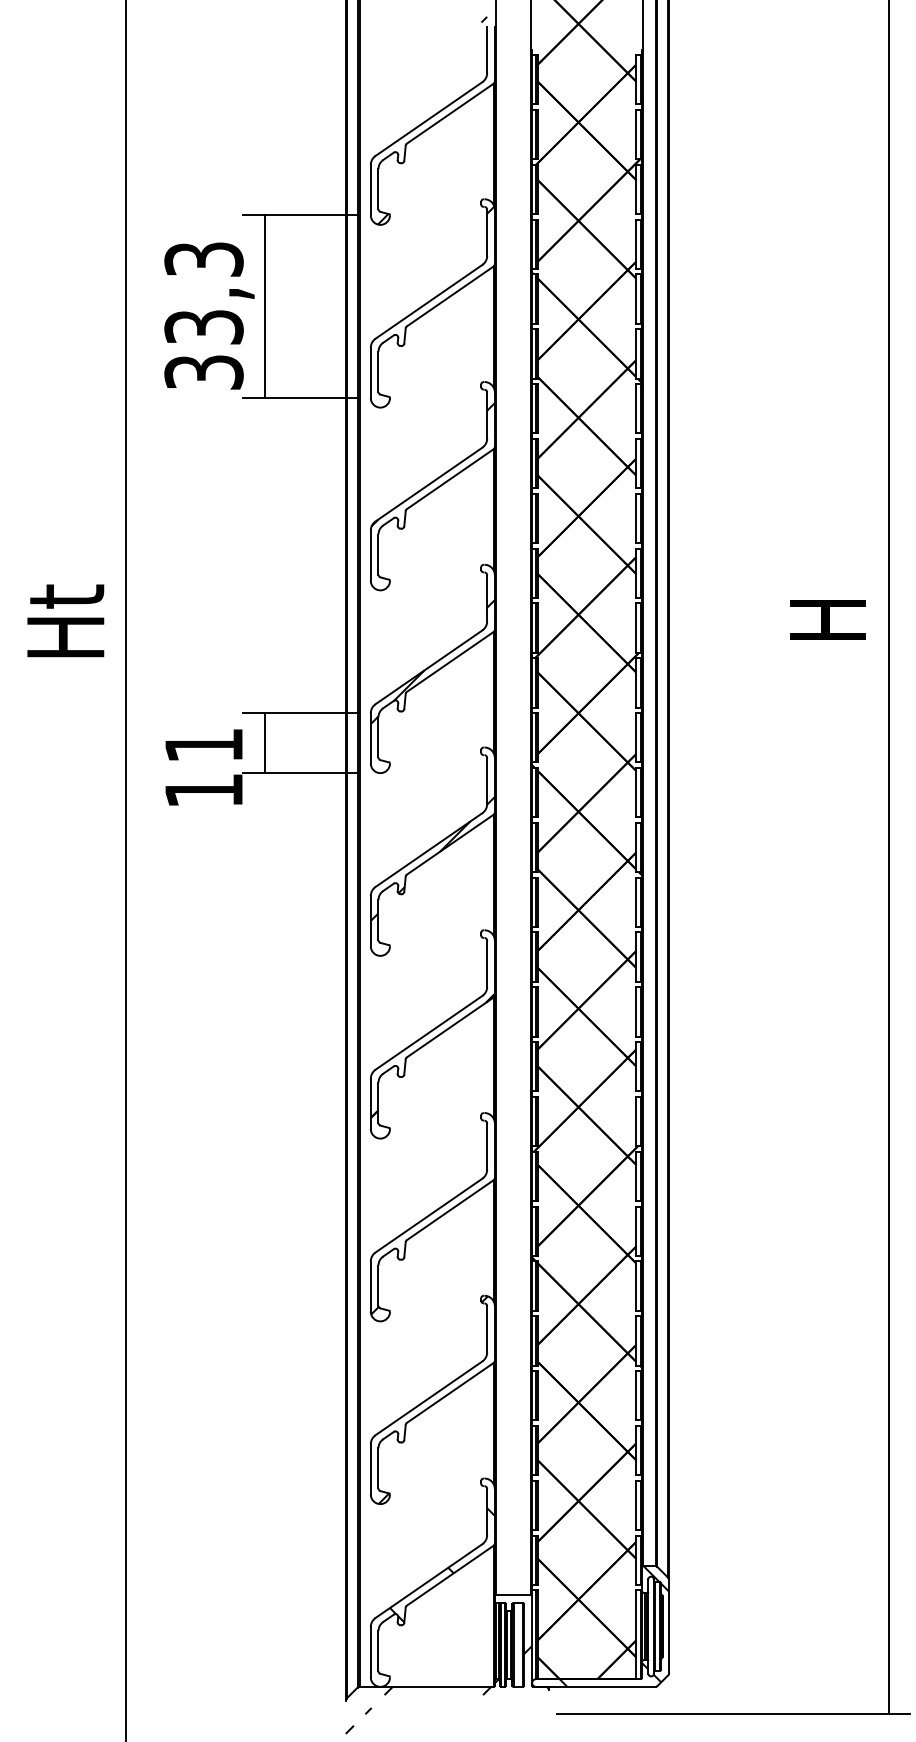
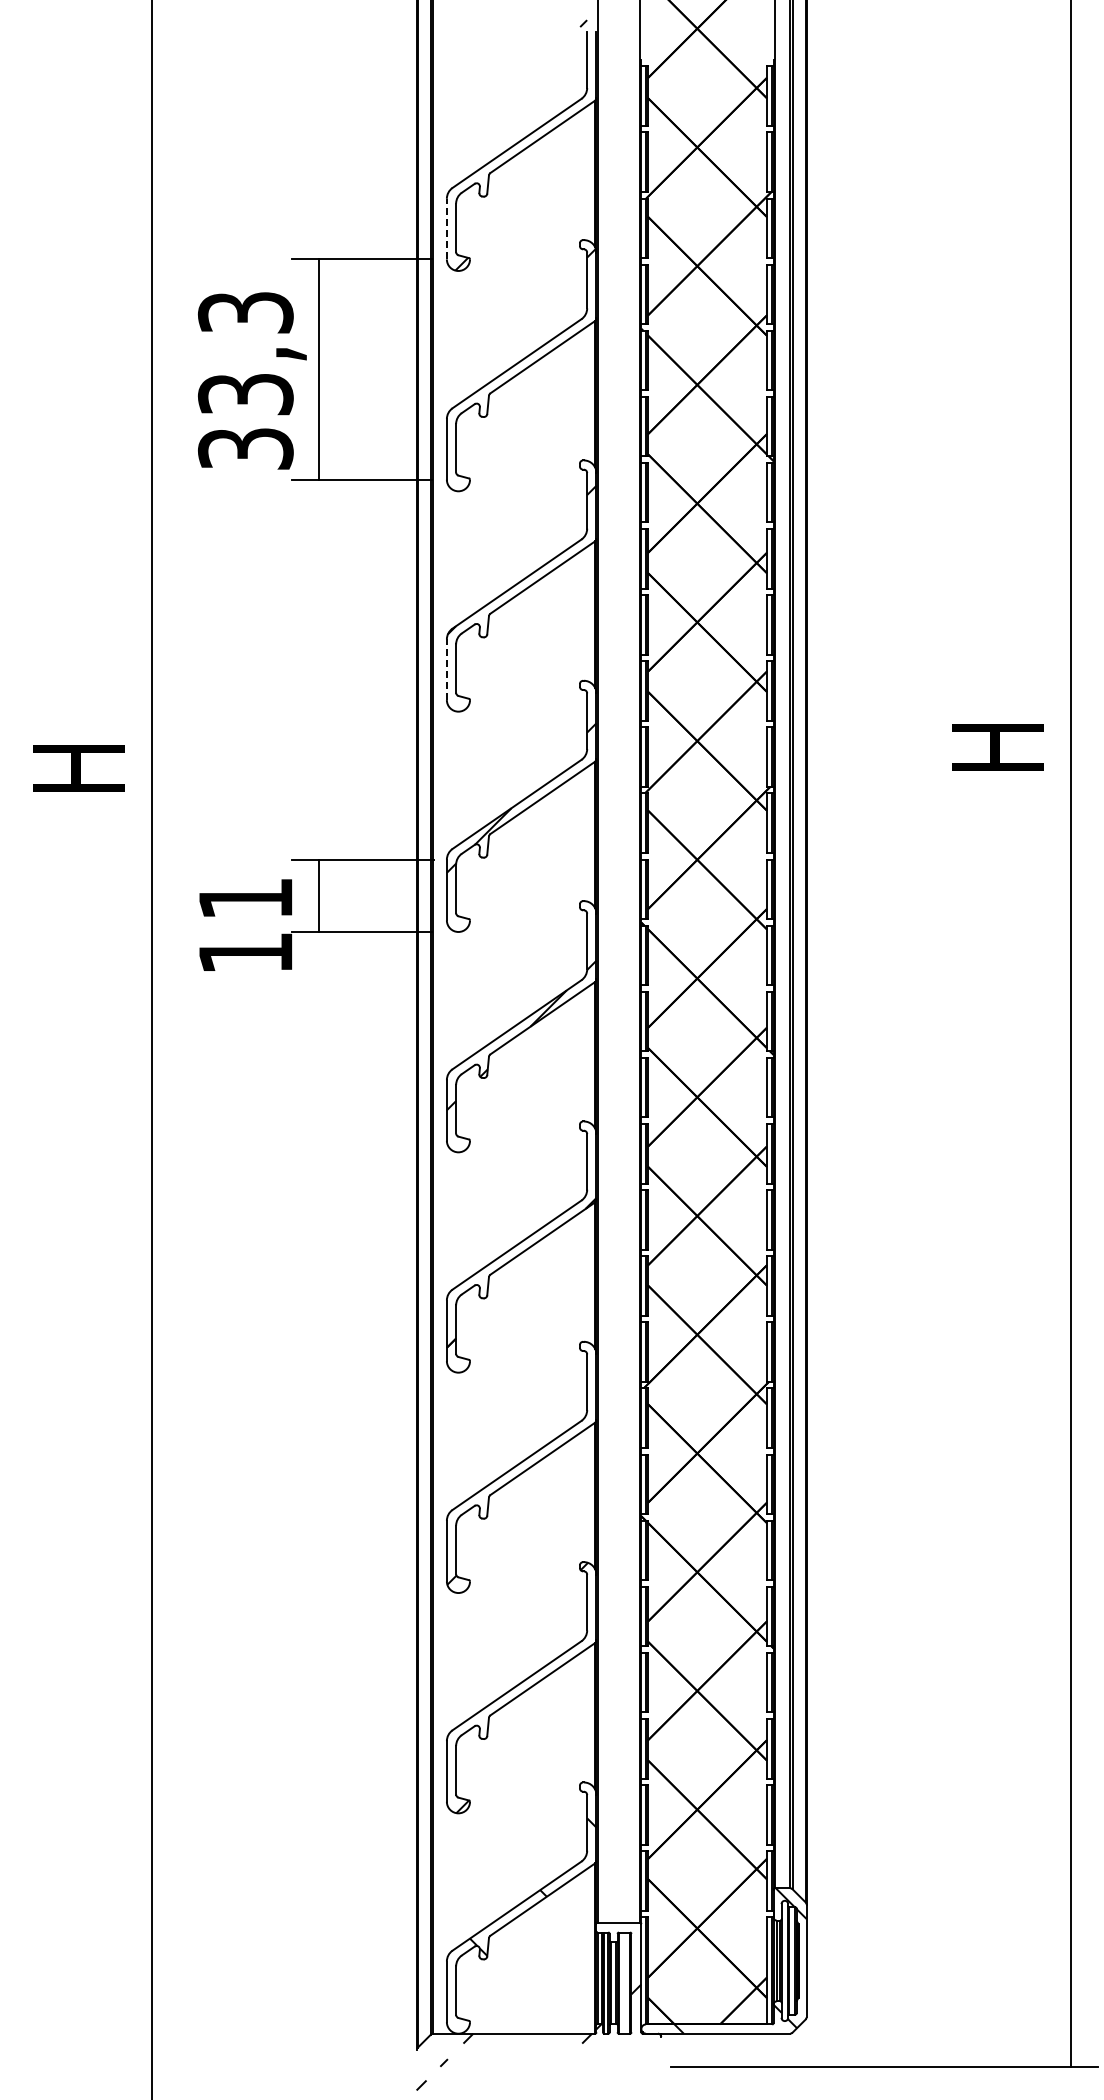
line: (370, 189) -> (446, 228), solid -> dashed
line: (370, 555) -> (446, 669), solid -> dashed
text: (65, 620) -> (78, 748), Ht -> H

